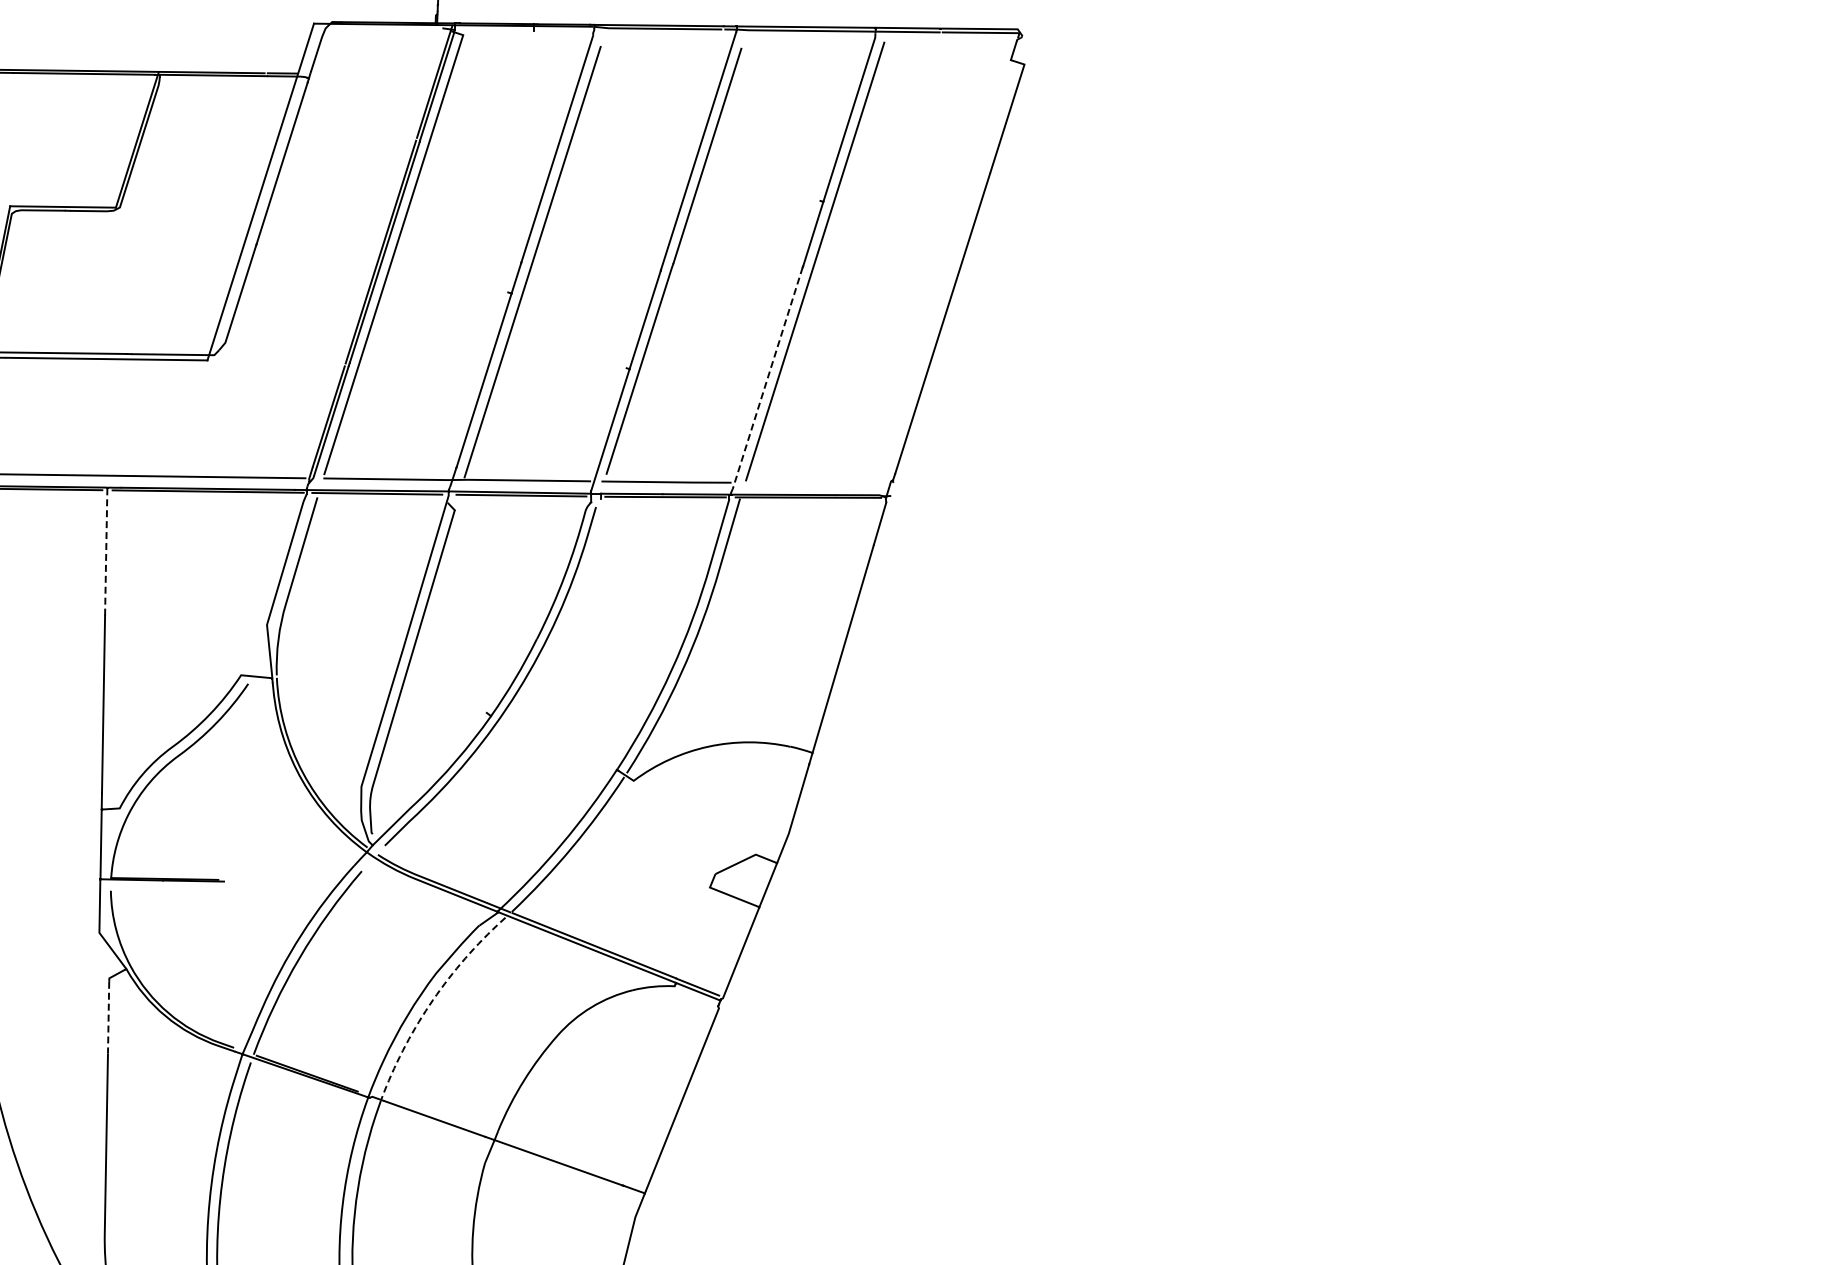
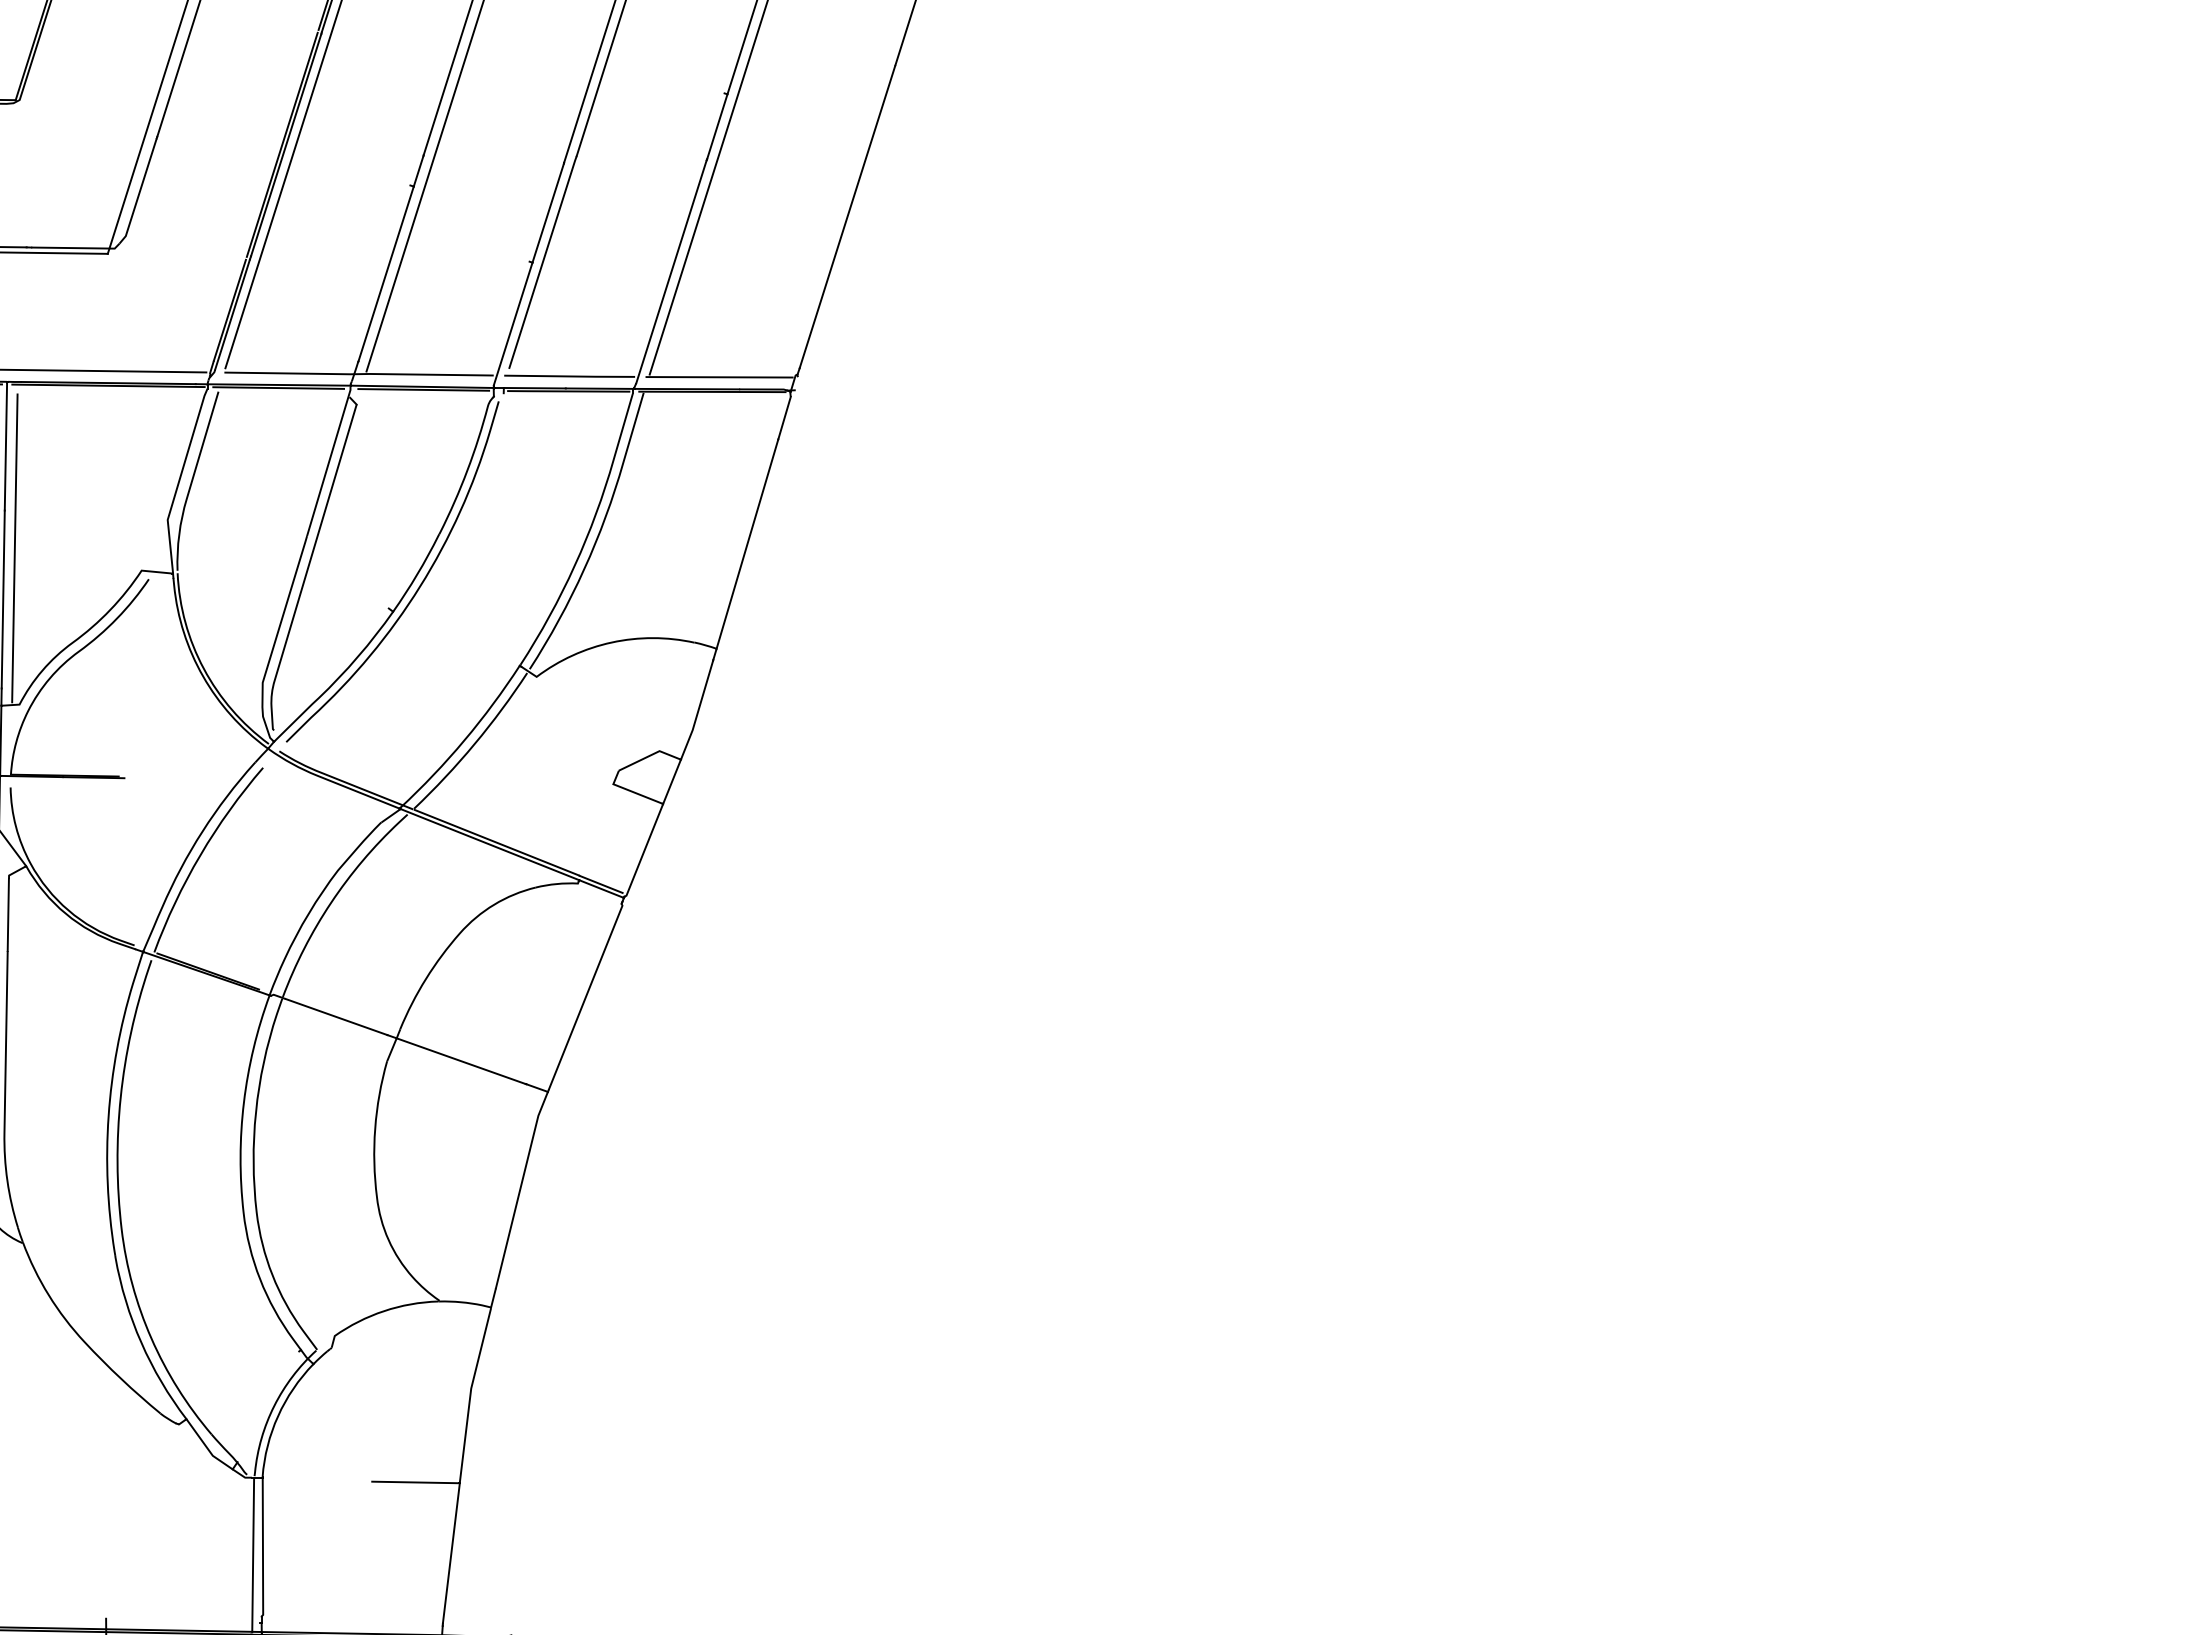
line: (767, 377) -> (671, 271), dashed -> solid
line: (815, 483) -> (719, 377), added
line: (105, 551) -> (5, 446), dashed -> solid
line: (114, 653) -> (14, 548), added
line: (432, 1001) -> (334, 898), dashed -> solid
line: (108, 1018) -> (8, 915), dashed -> solid

